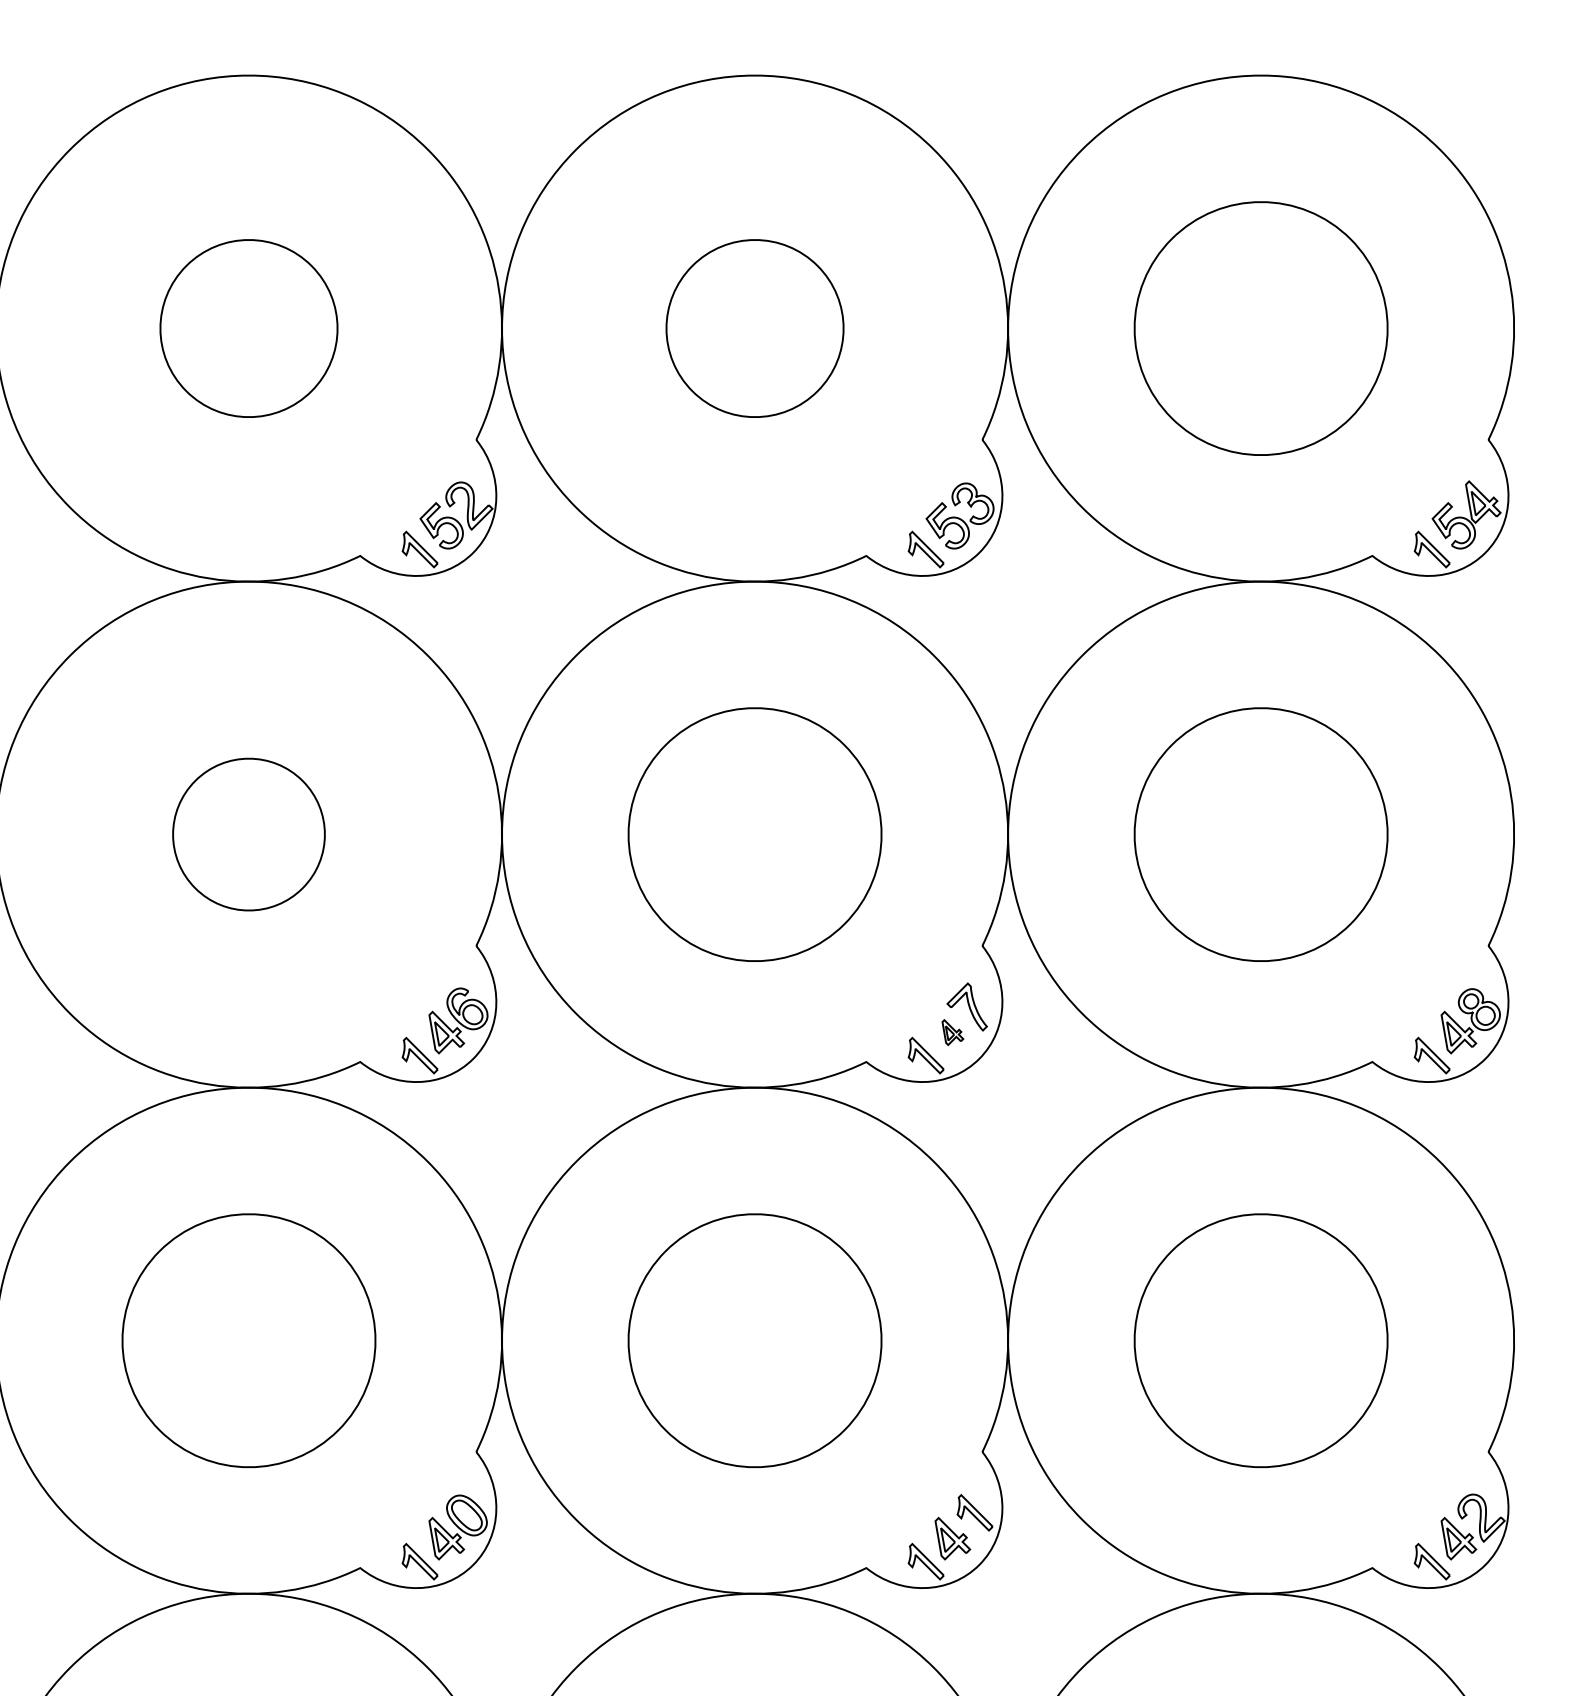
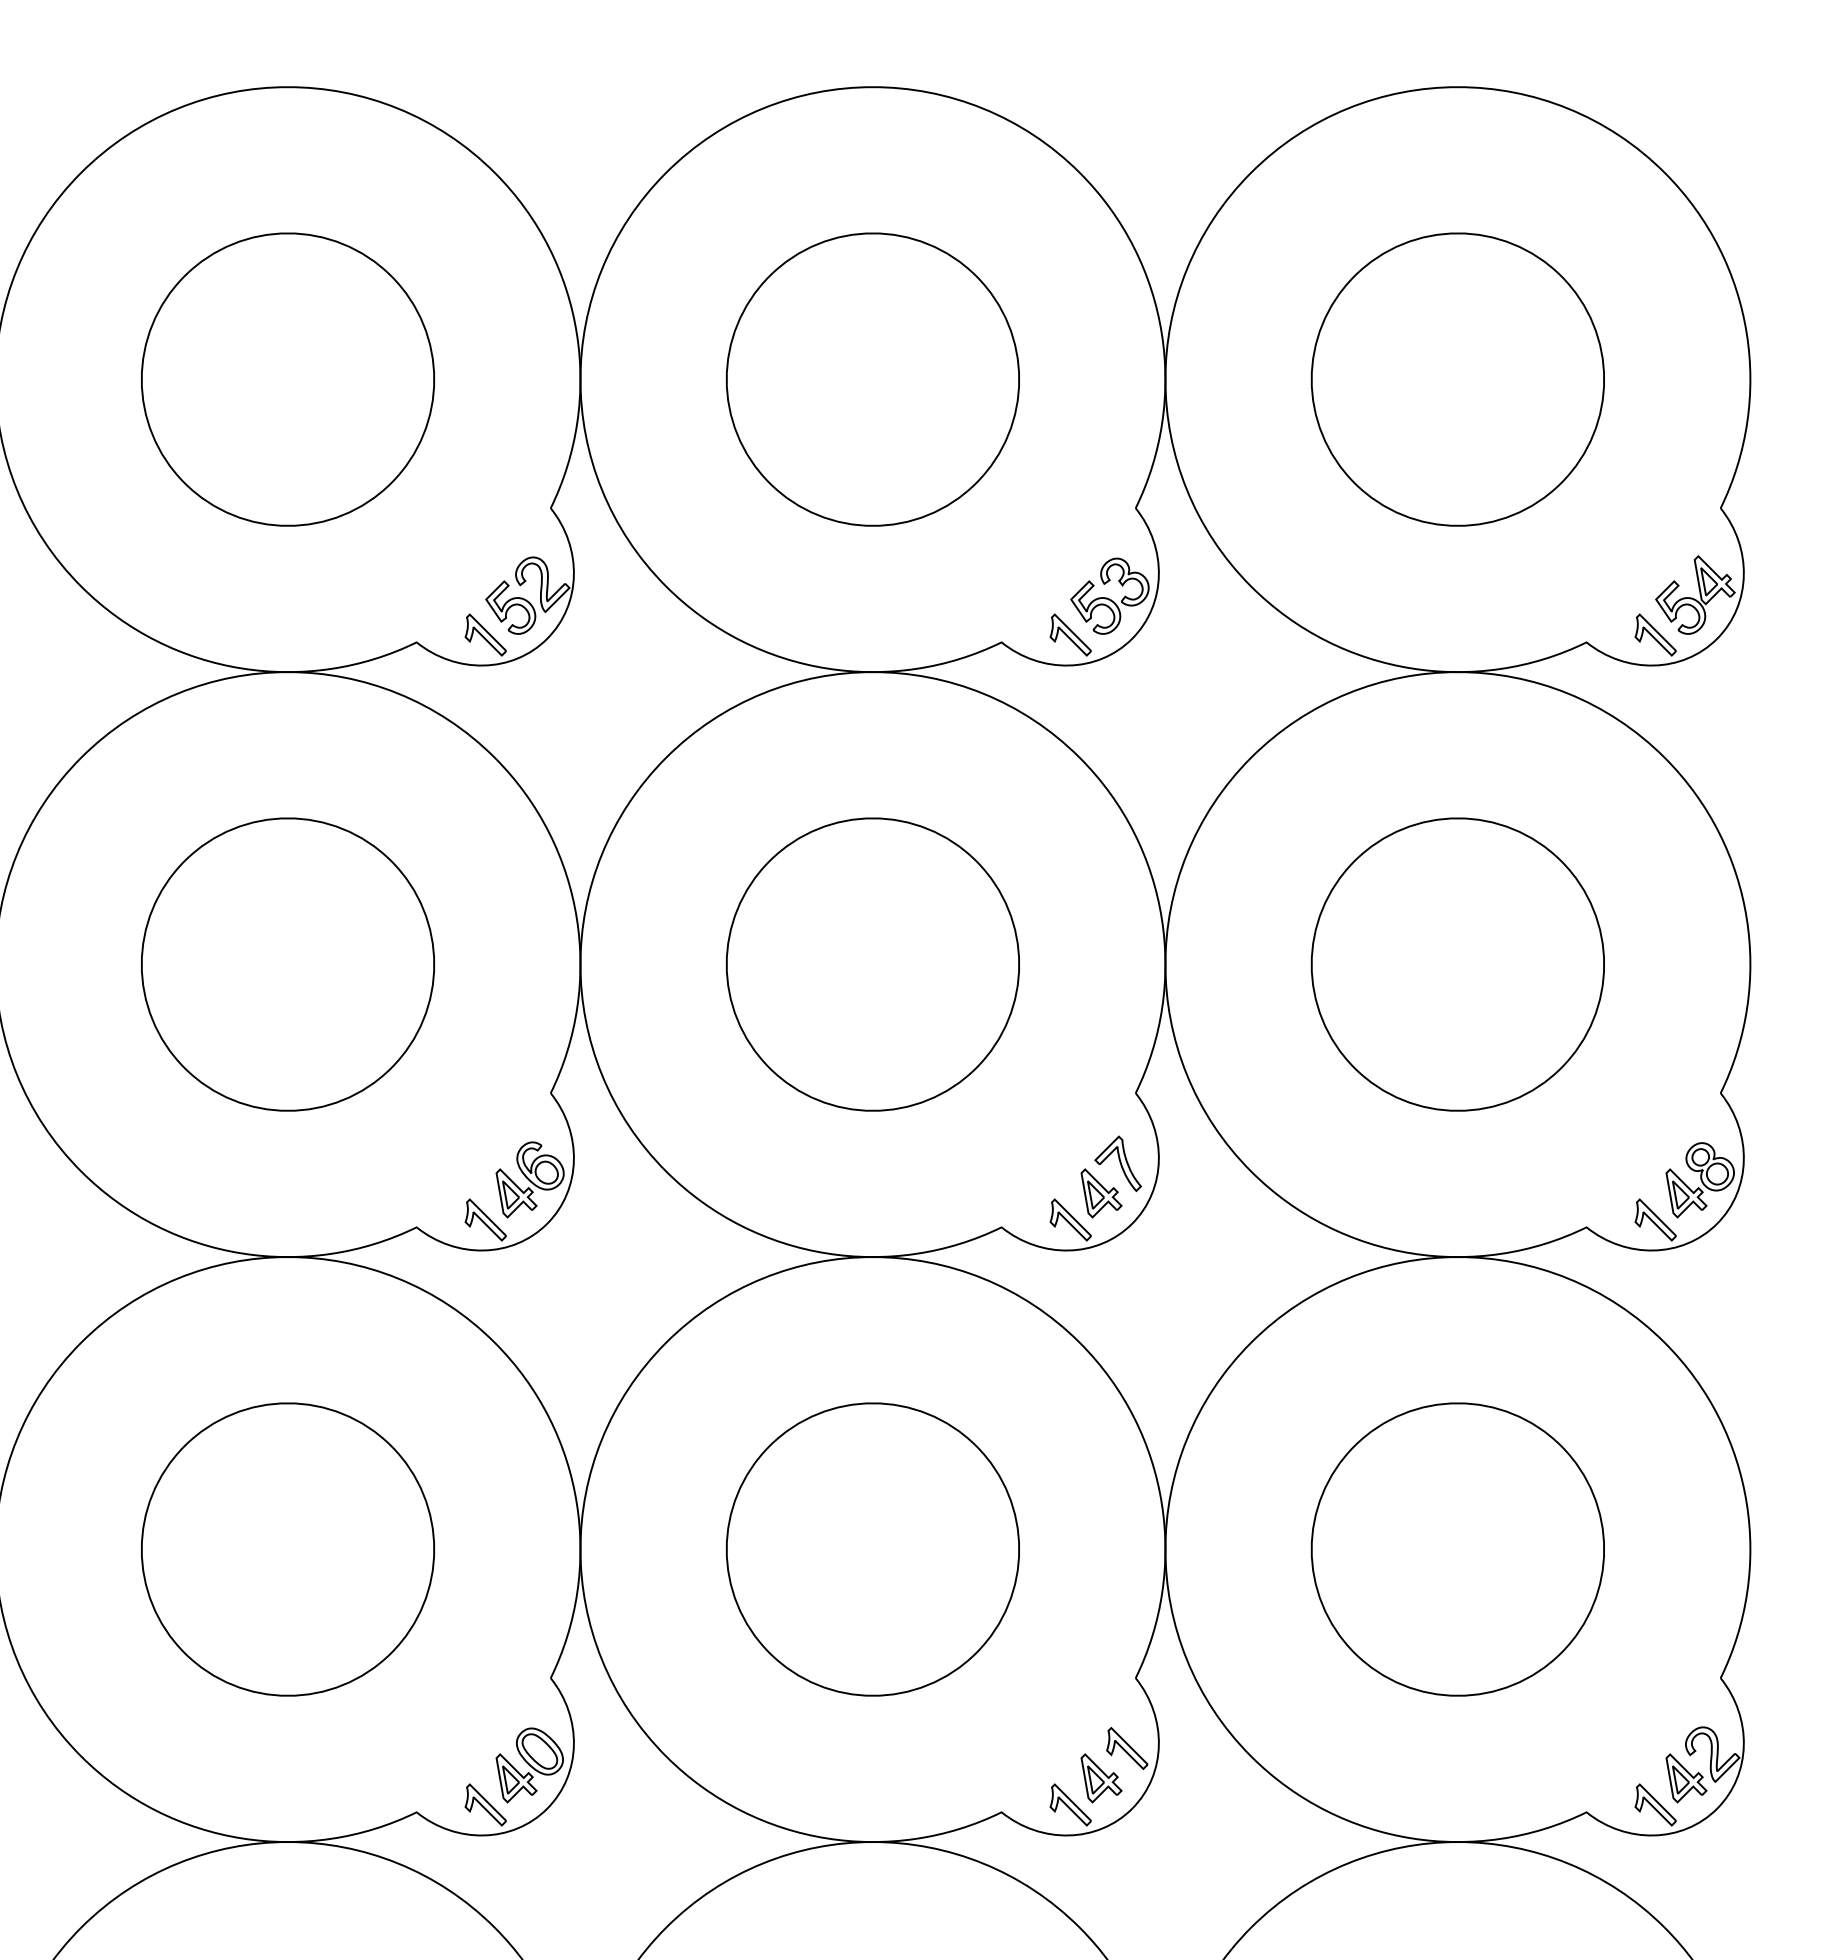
part: (248, 328) -> (287, 379), size x1.43
part: (754, 328) -> (872, 379), size x1.43
part: (248, 834) -> (287, 964), size x1.67
part: (952, 1032) -> (1101, 1193), size x1.67

